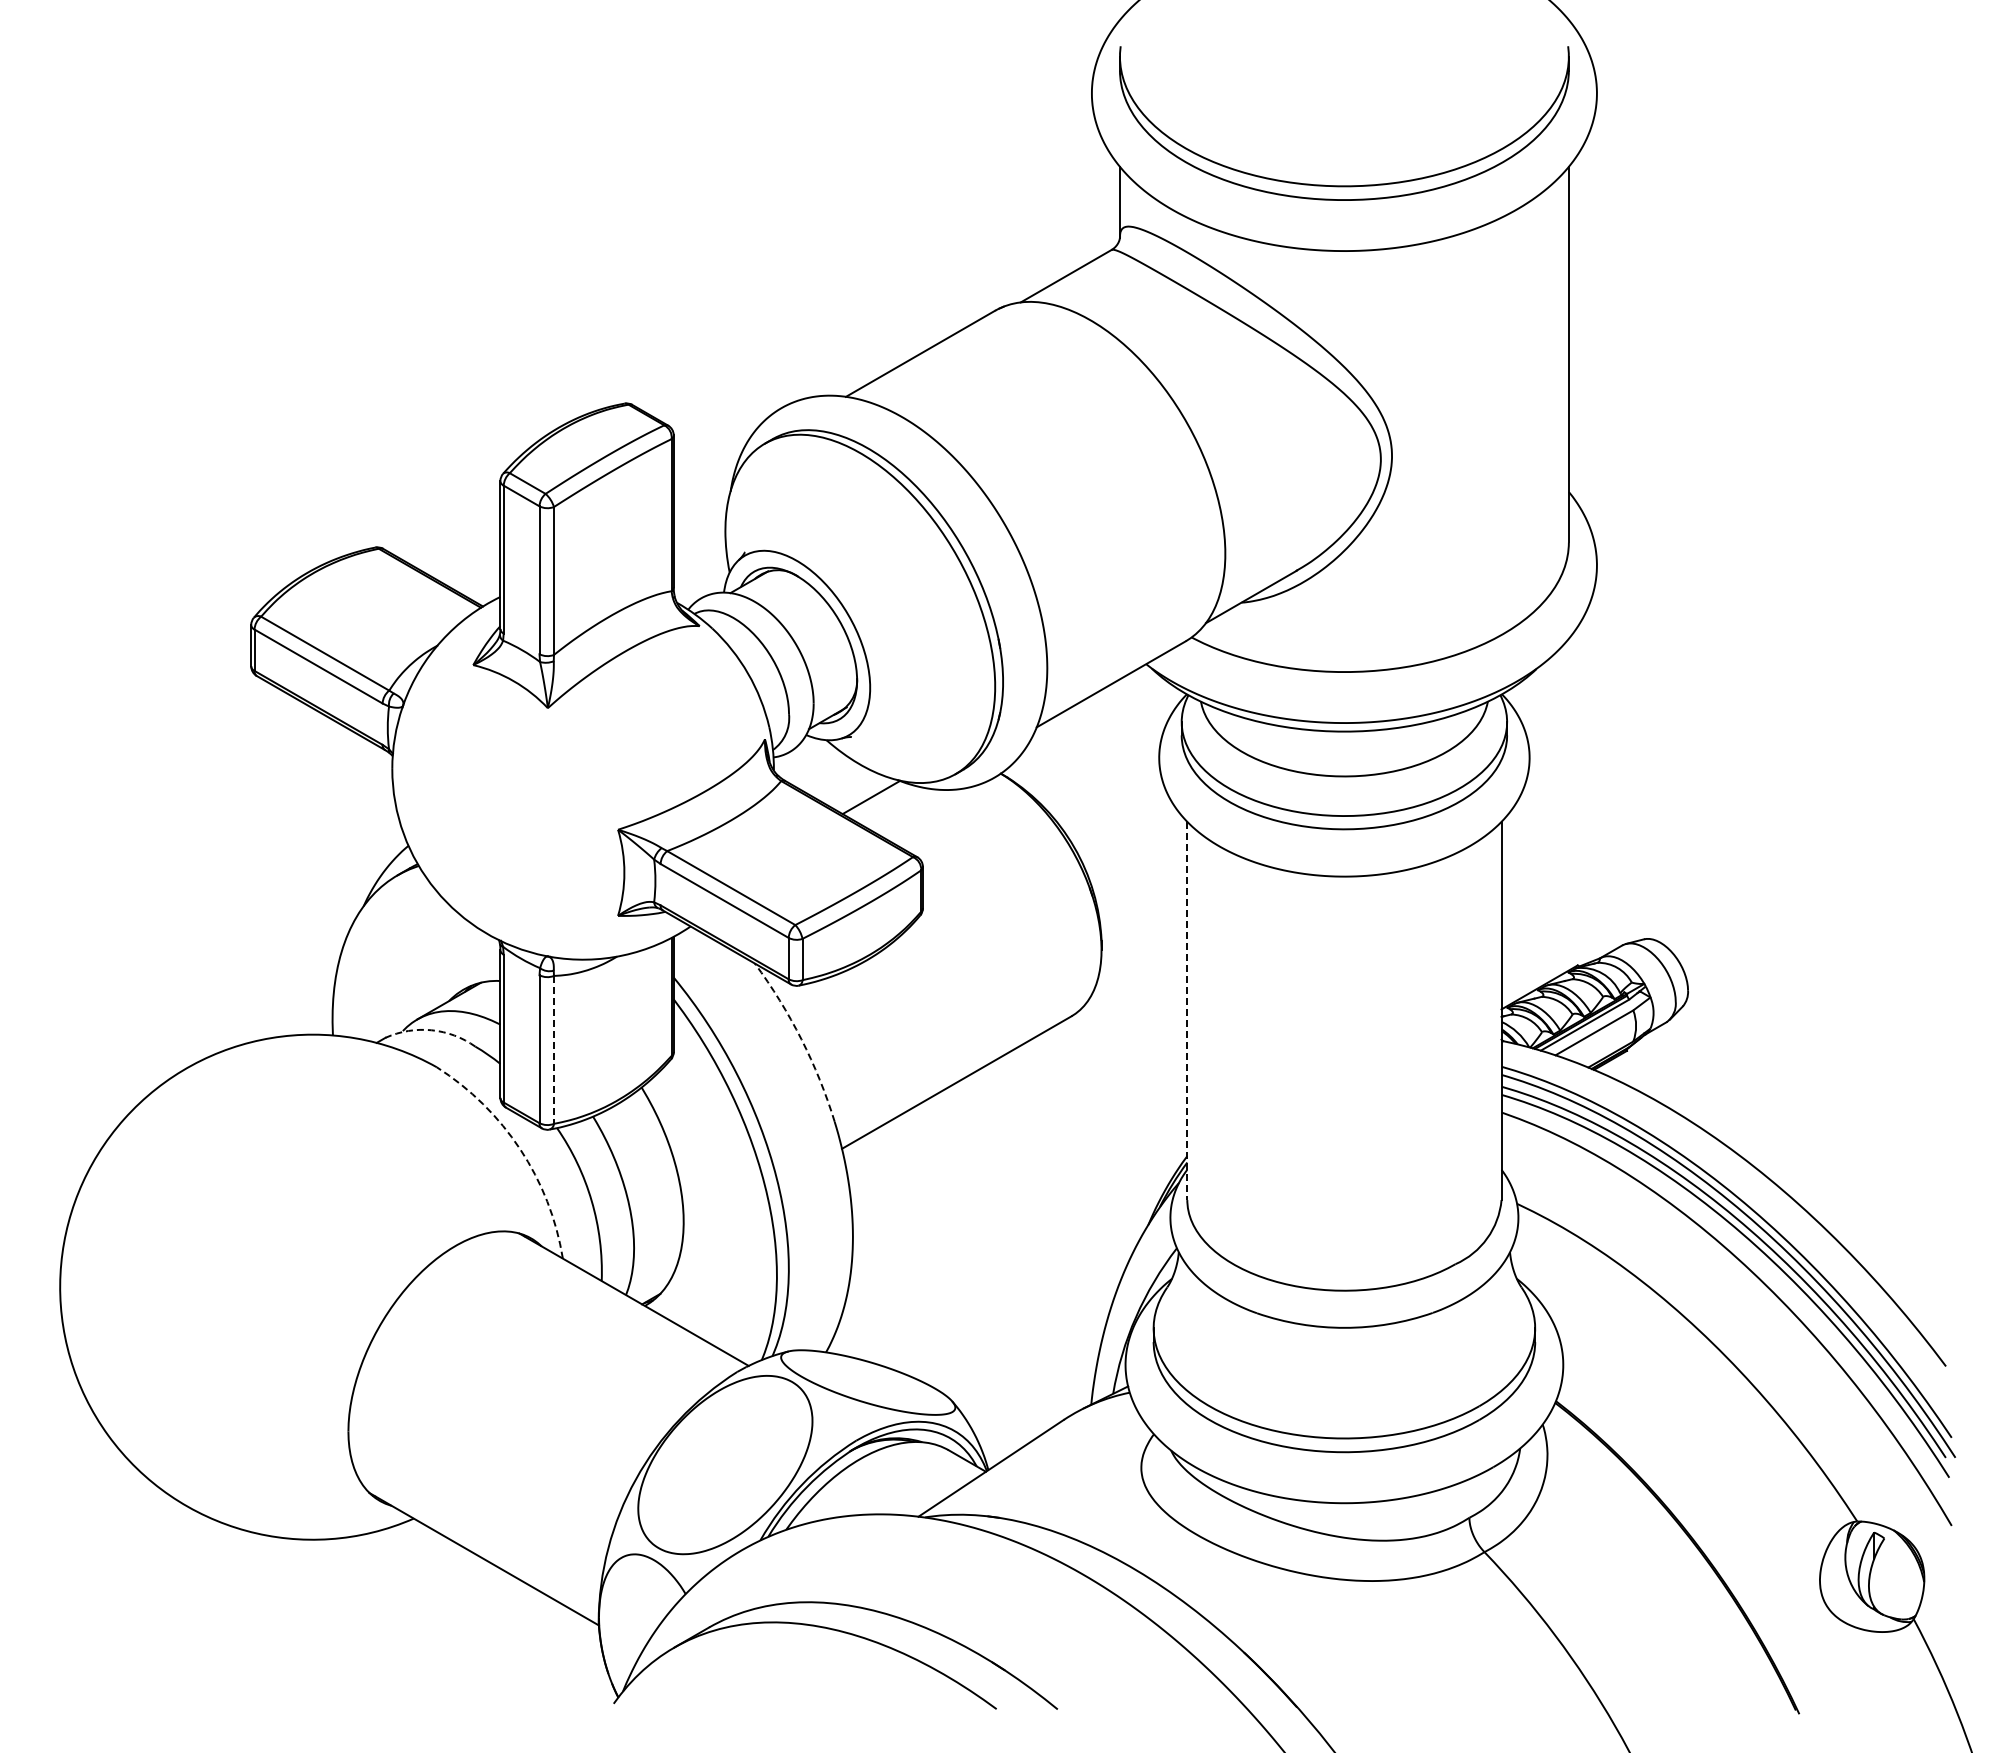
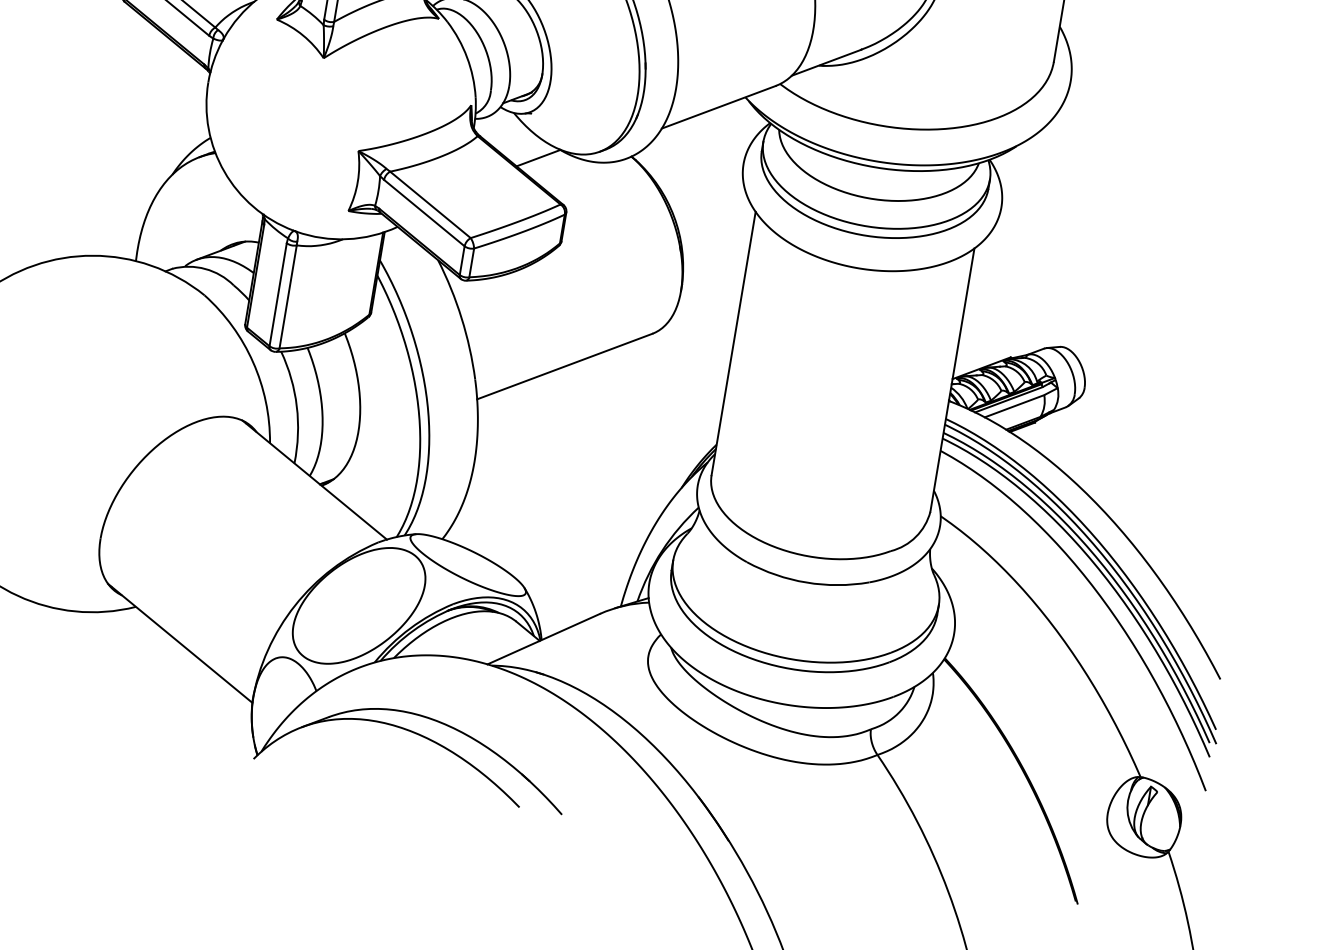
line: (1187, 1011) -> (733, 343), dashed -> solid
arc: (431, 1030) -> (205, 269), dashed -> solid
arc: (801, 1039) -> (461, 318), dashed -> solid
line: (553, 1049) -> (287, 296), dashed -> solid
arc: (520, 1149) -> (253, 362), dashed -> solid

